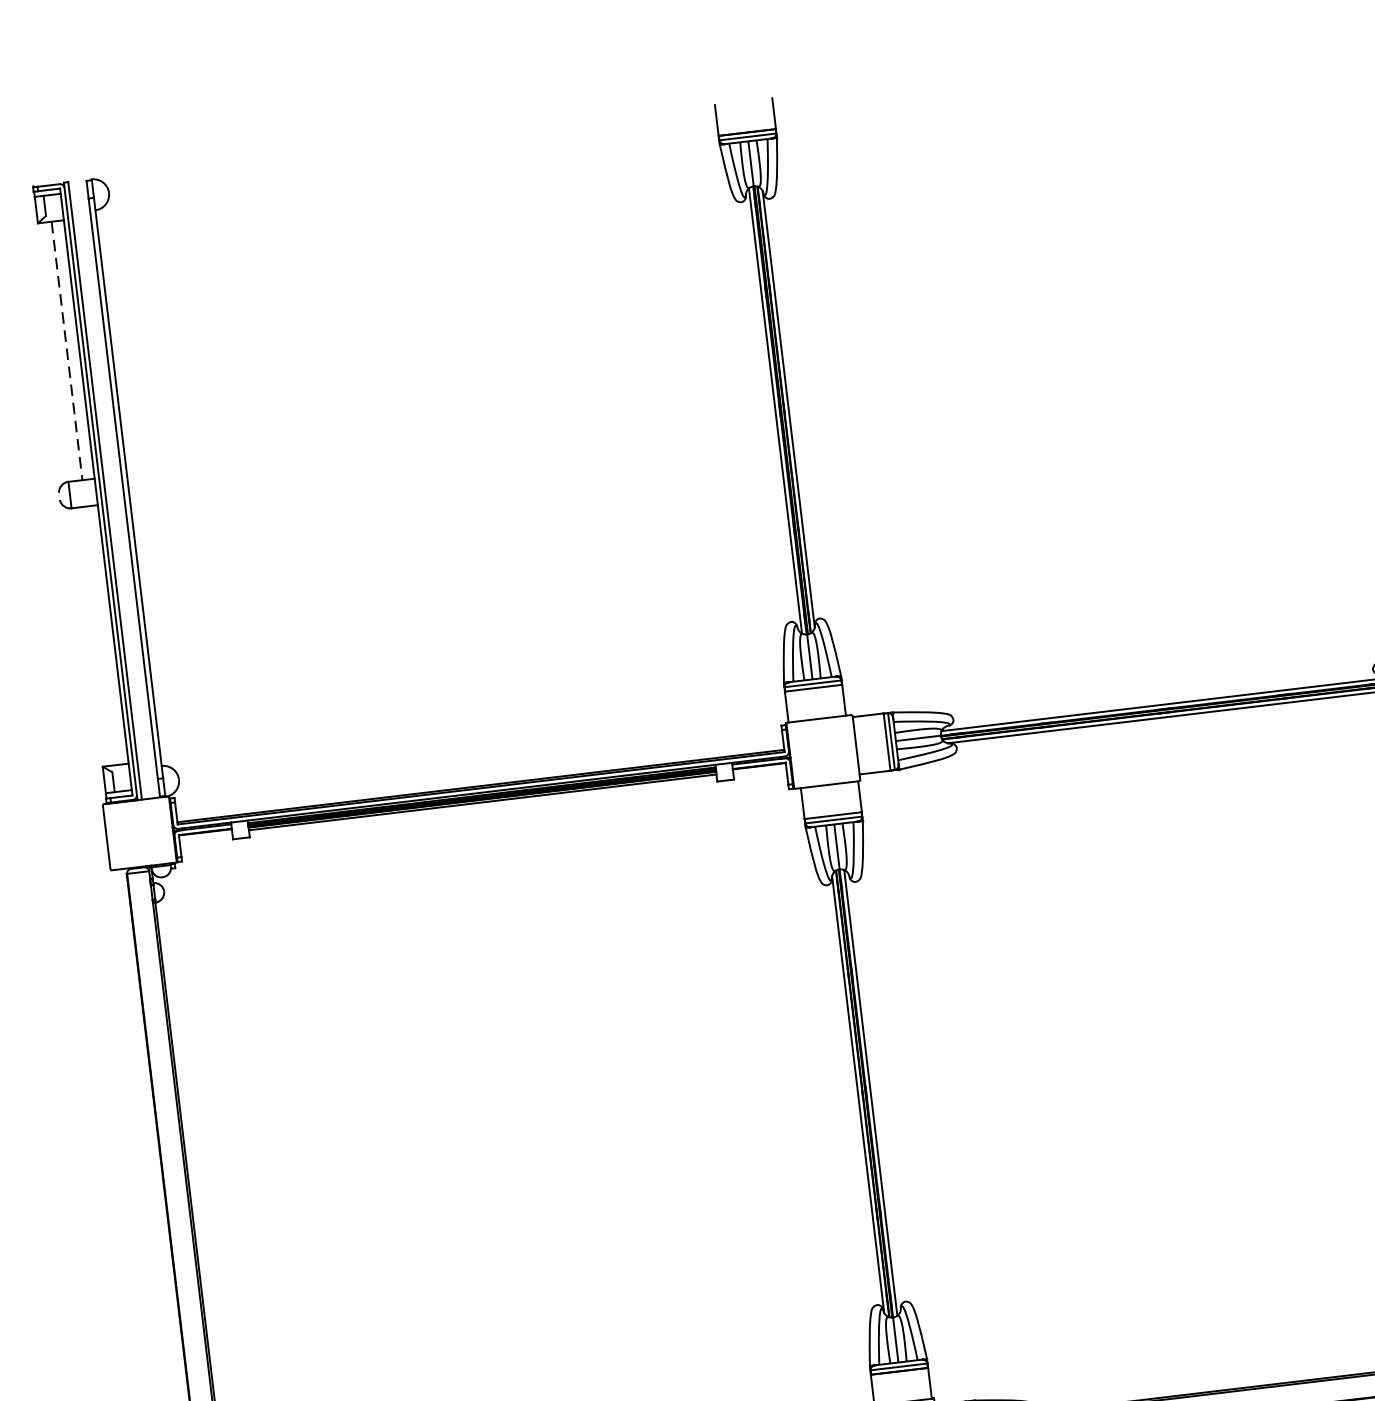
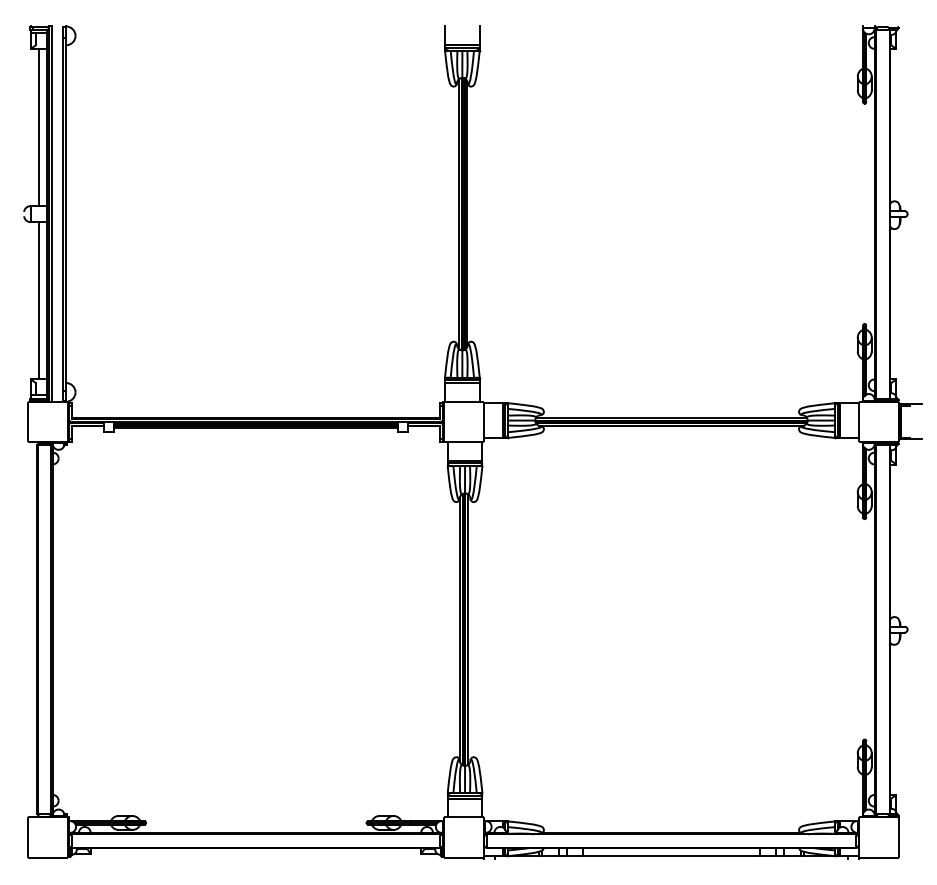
line: (67, 350) -> (39, 127), dashed -> solid
line: (101, 635) -> (39, 300), added

